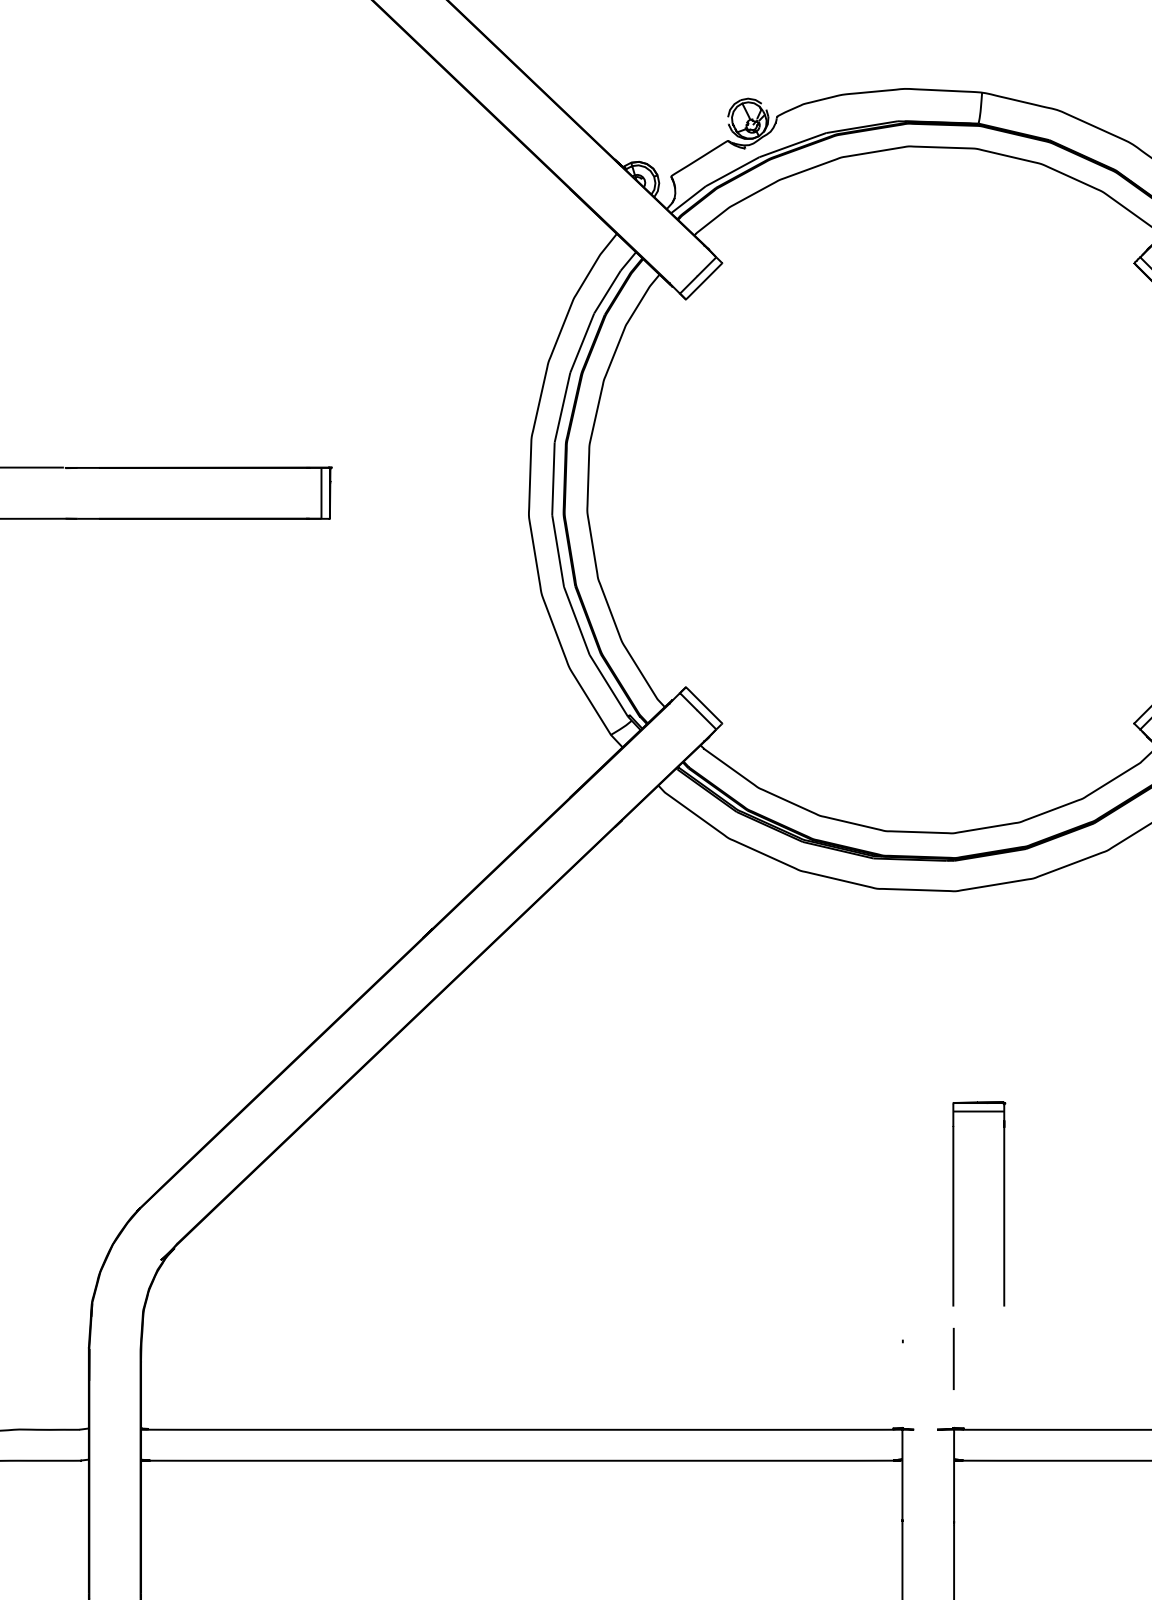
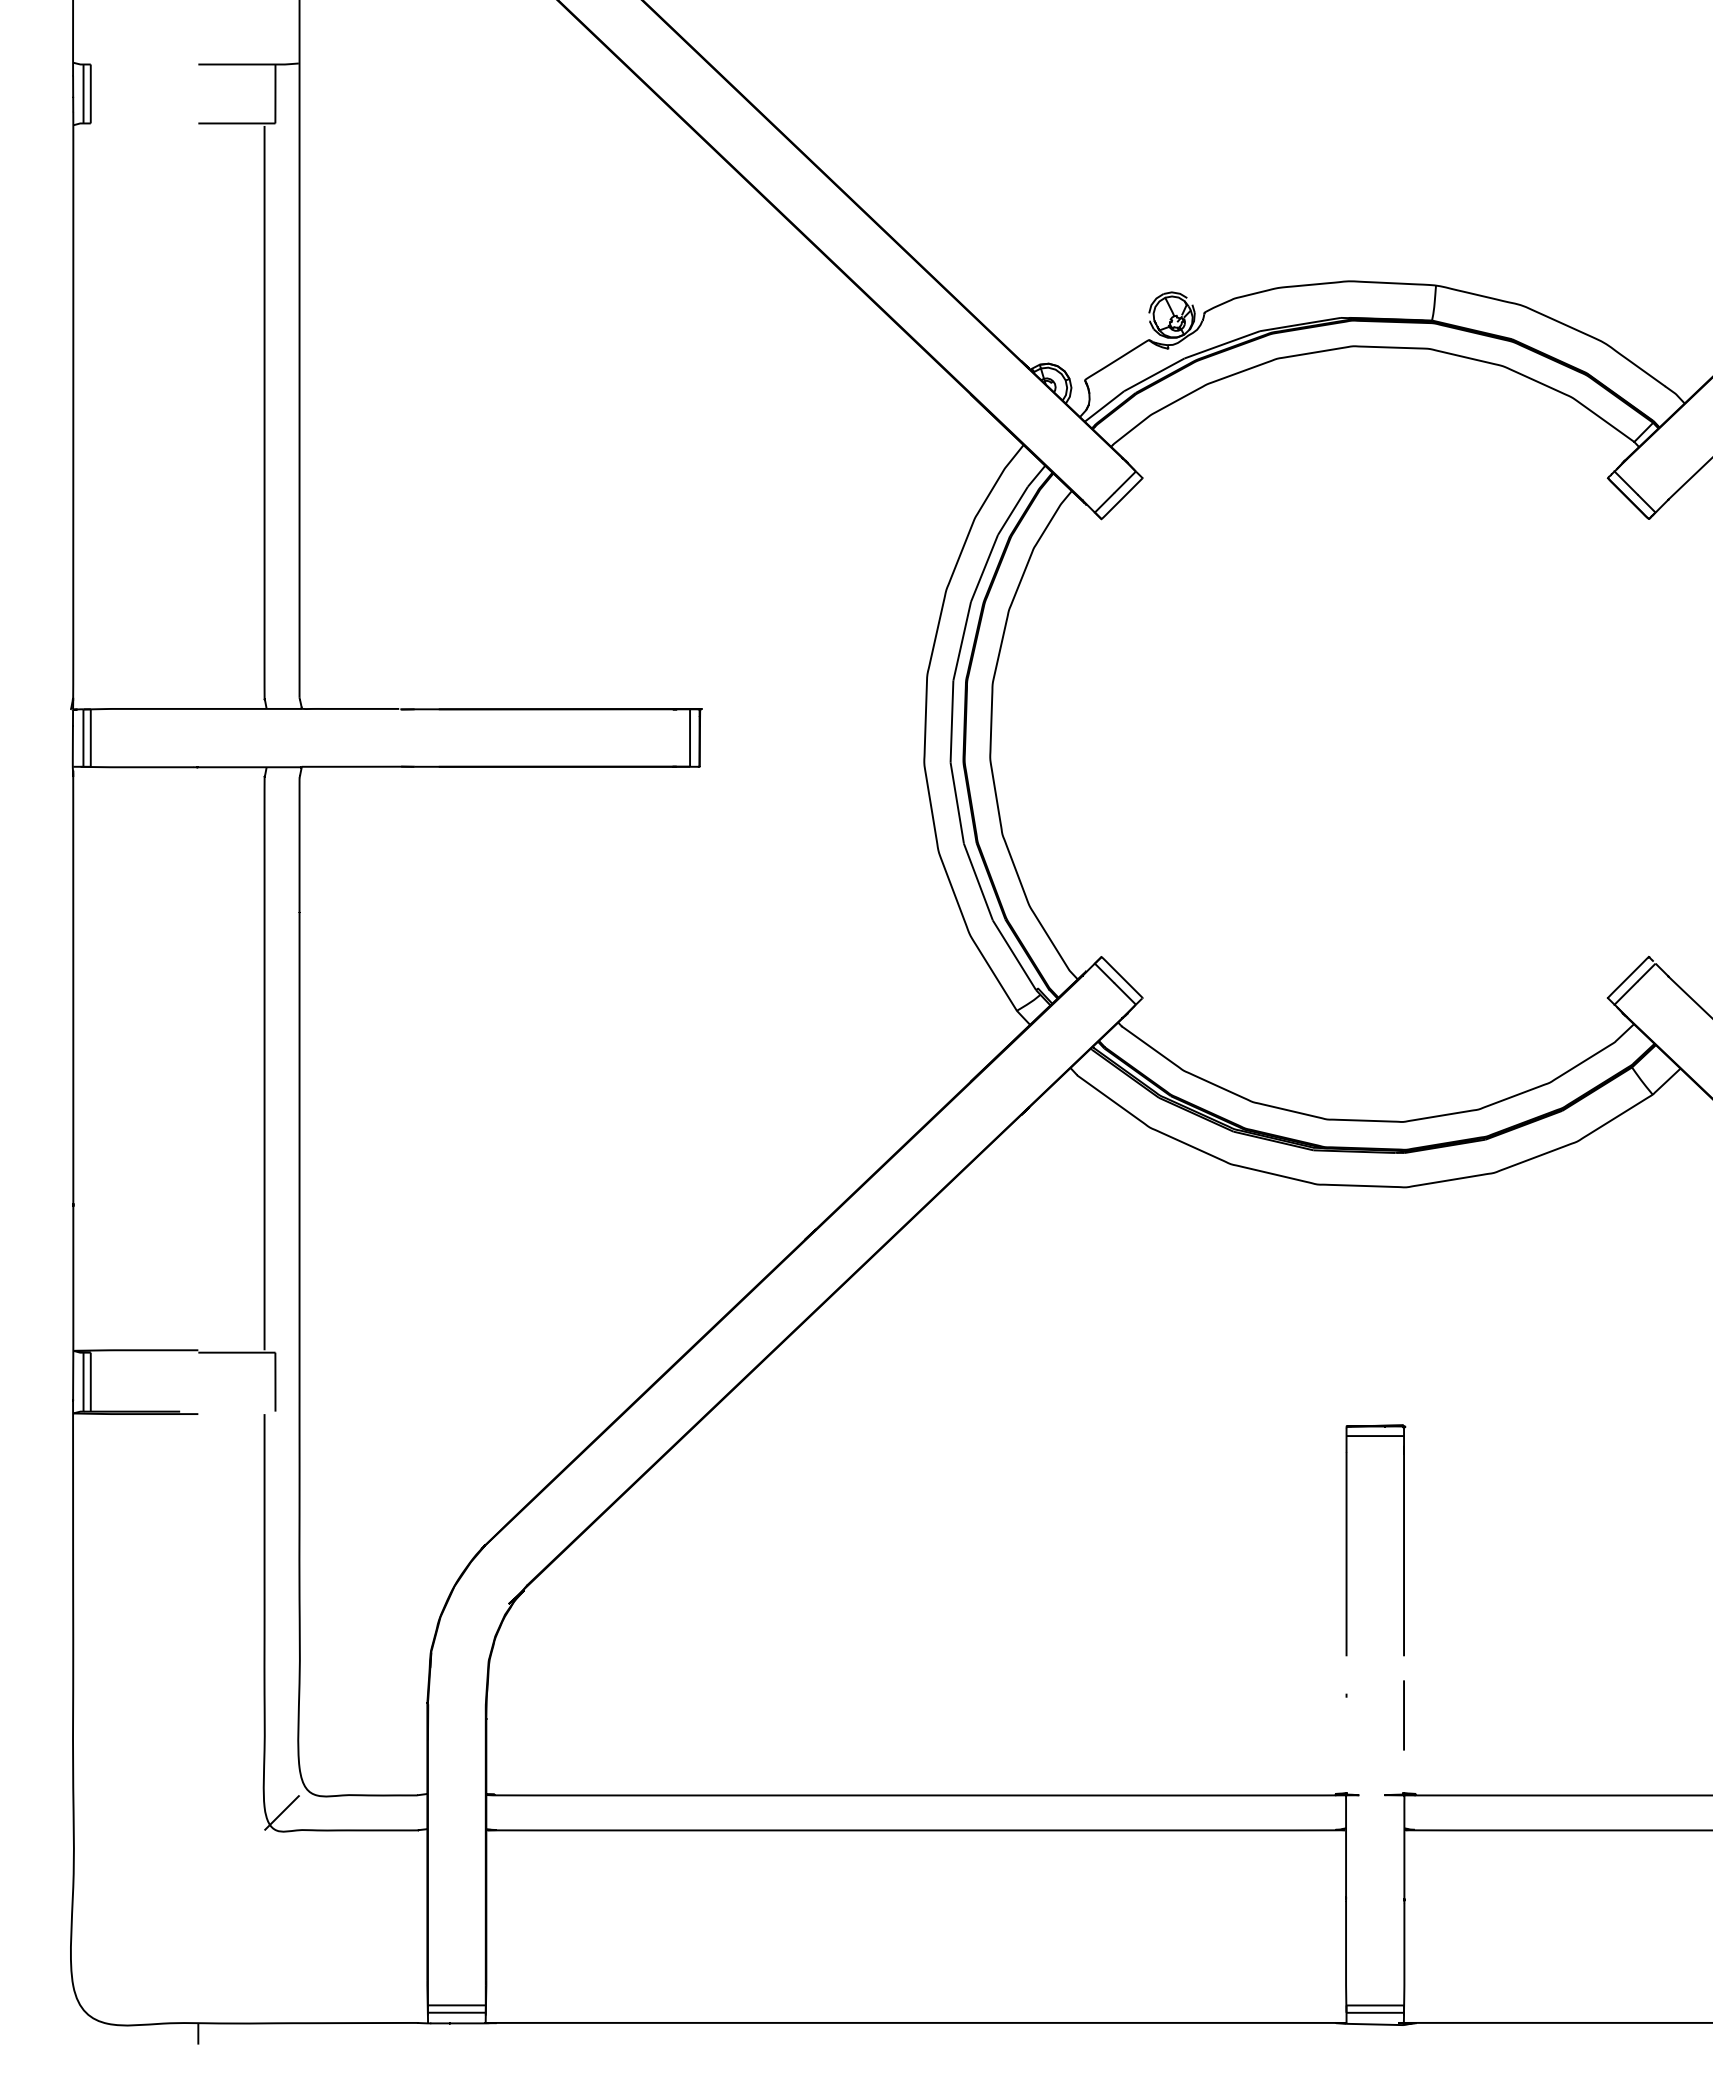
part: (954, 1204) -> (1347, 1540), moved

